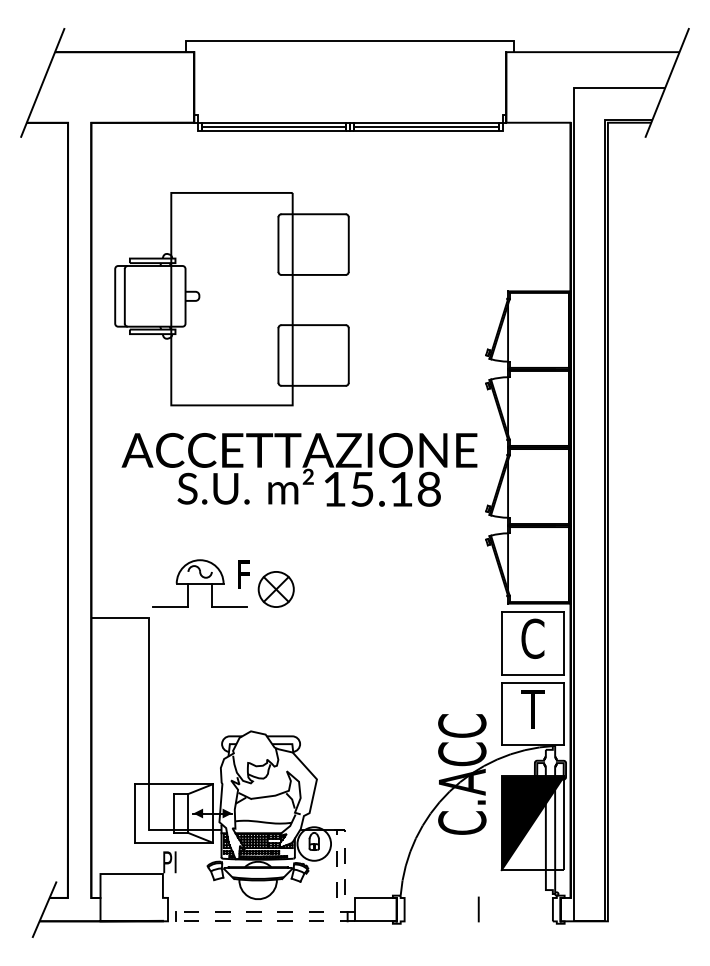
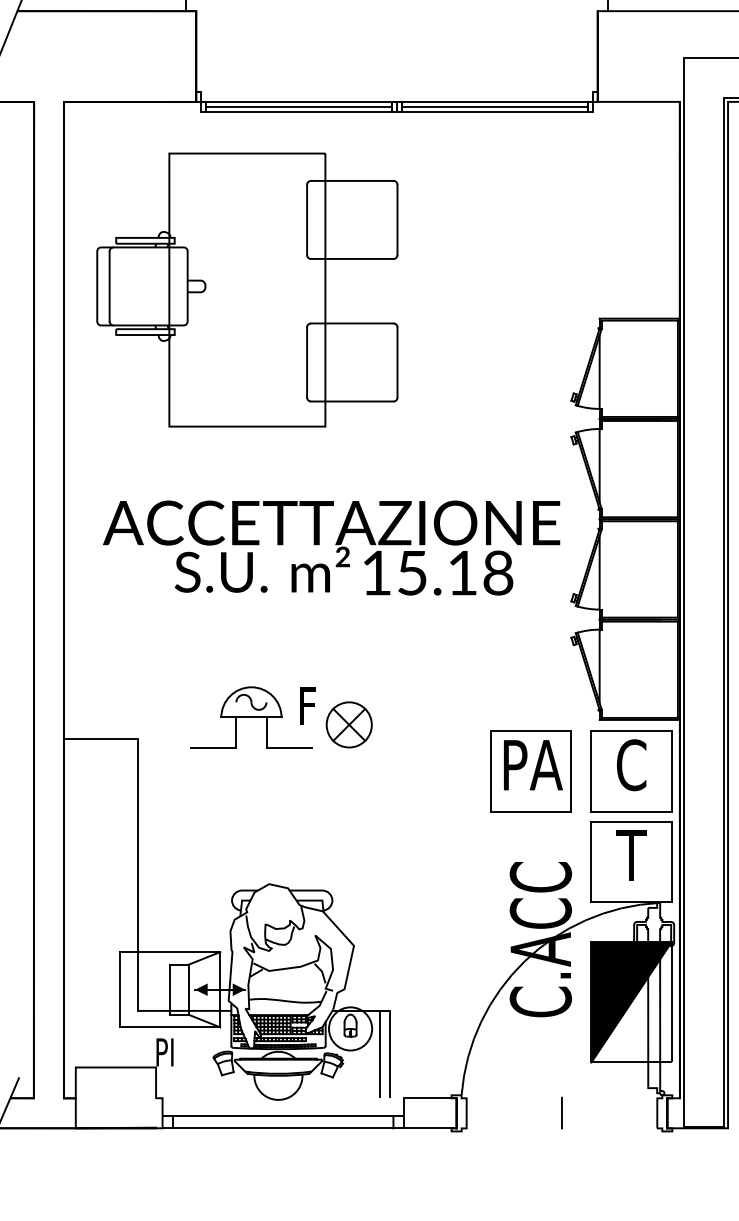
part: (231, 299) -> (246, 290), moved
part: (223, 583) -> (281, 717), moved
part: (454, 643) -> (530, 771), added
line: (340, 829) -> (384, 1010), dashed -> solid
line: (261, 911) -> (282, 1115), dashed -> solid
line: (261, 921) -> (282, 1128), dashed -> solid

